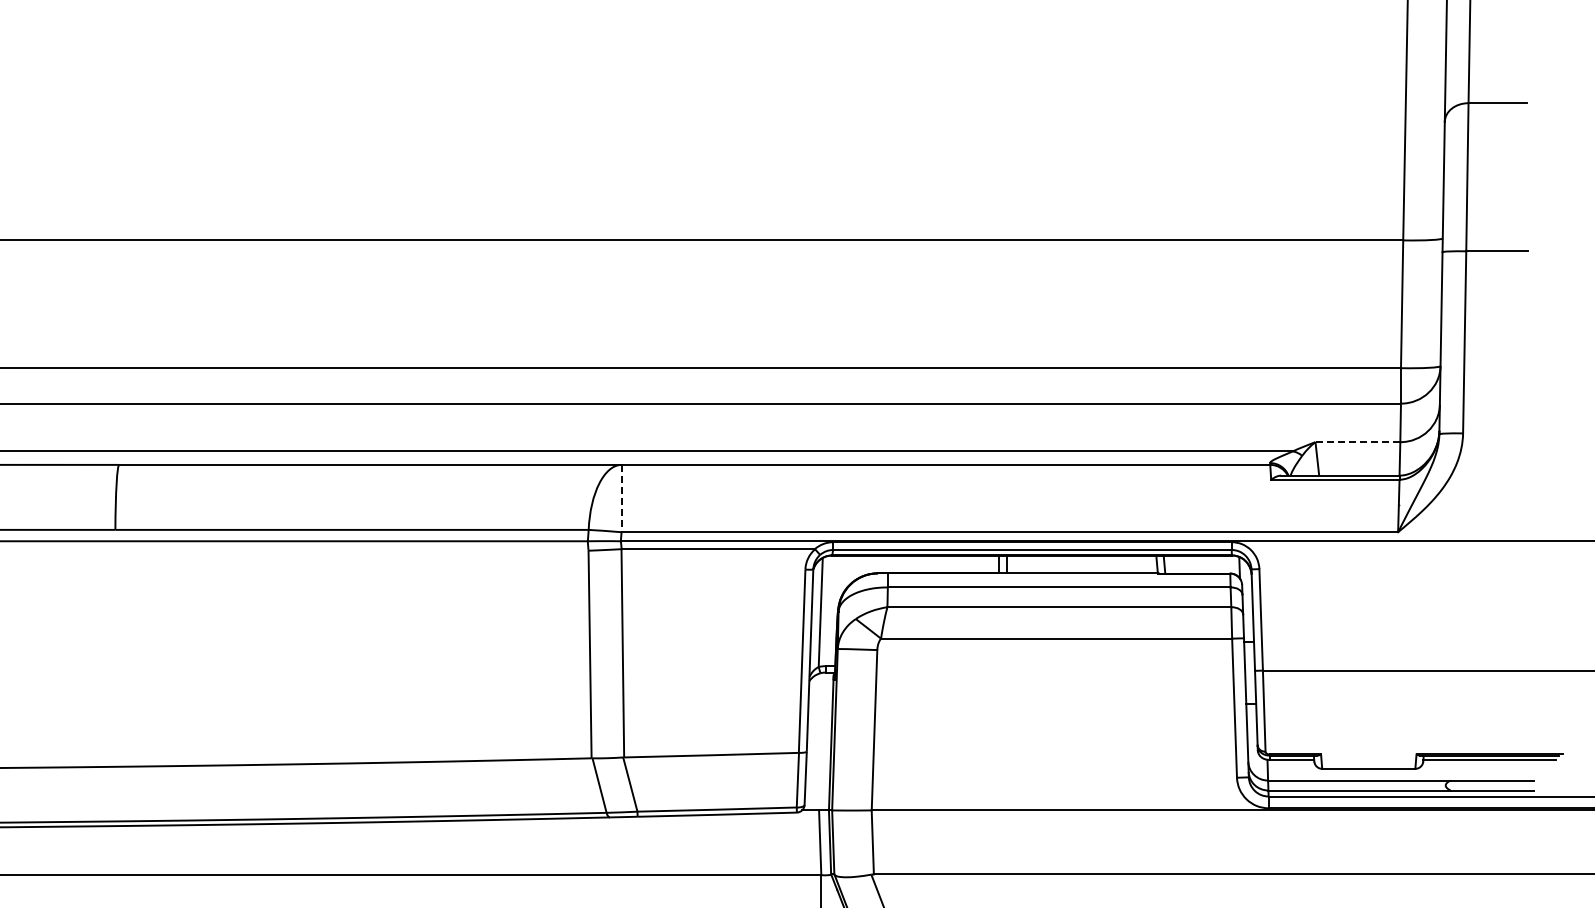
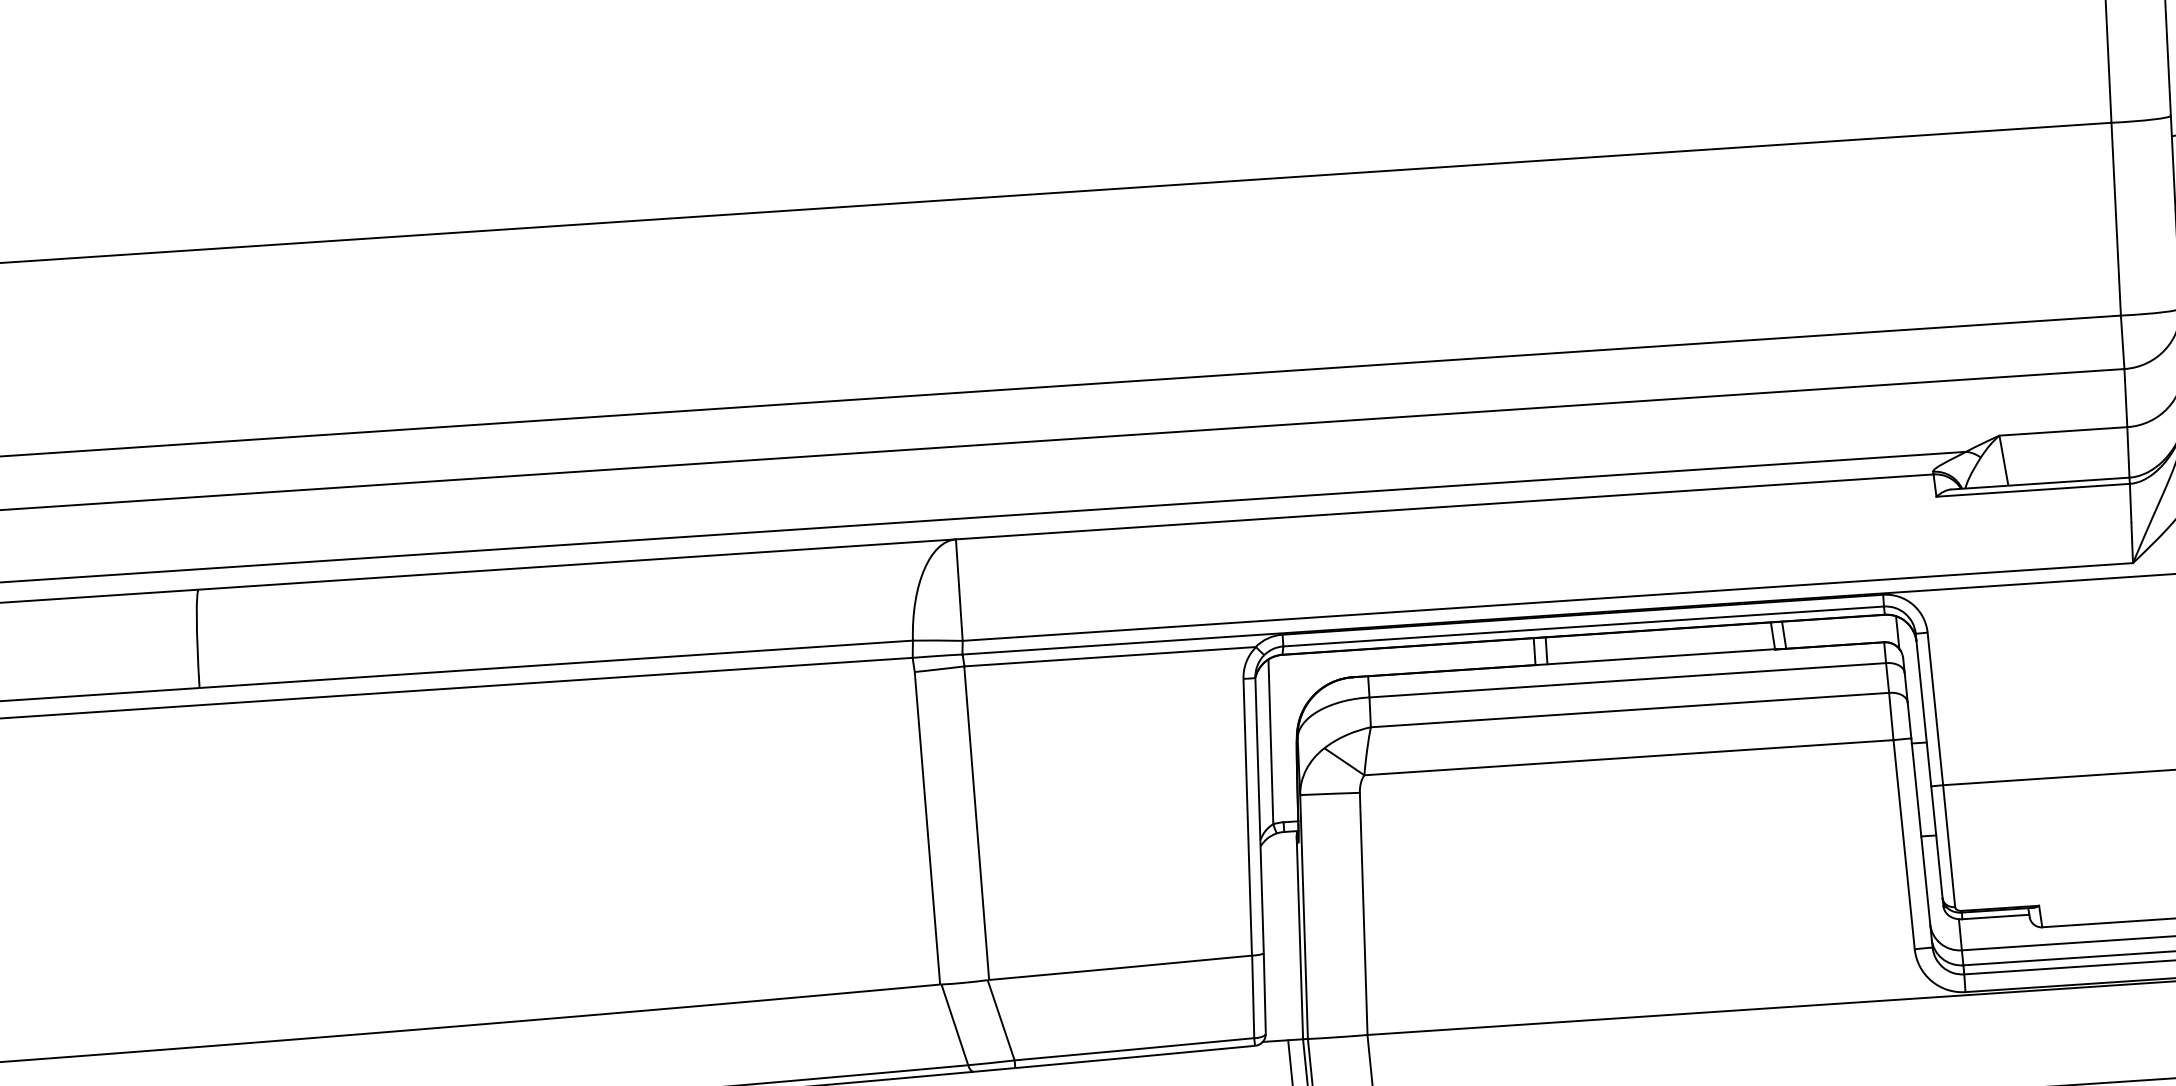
line: (1357, 442) -> (2062, 431), dashed -> solid
line: (621, 498) -> (959, 590), dashed -> solid

